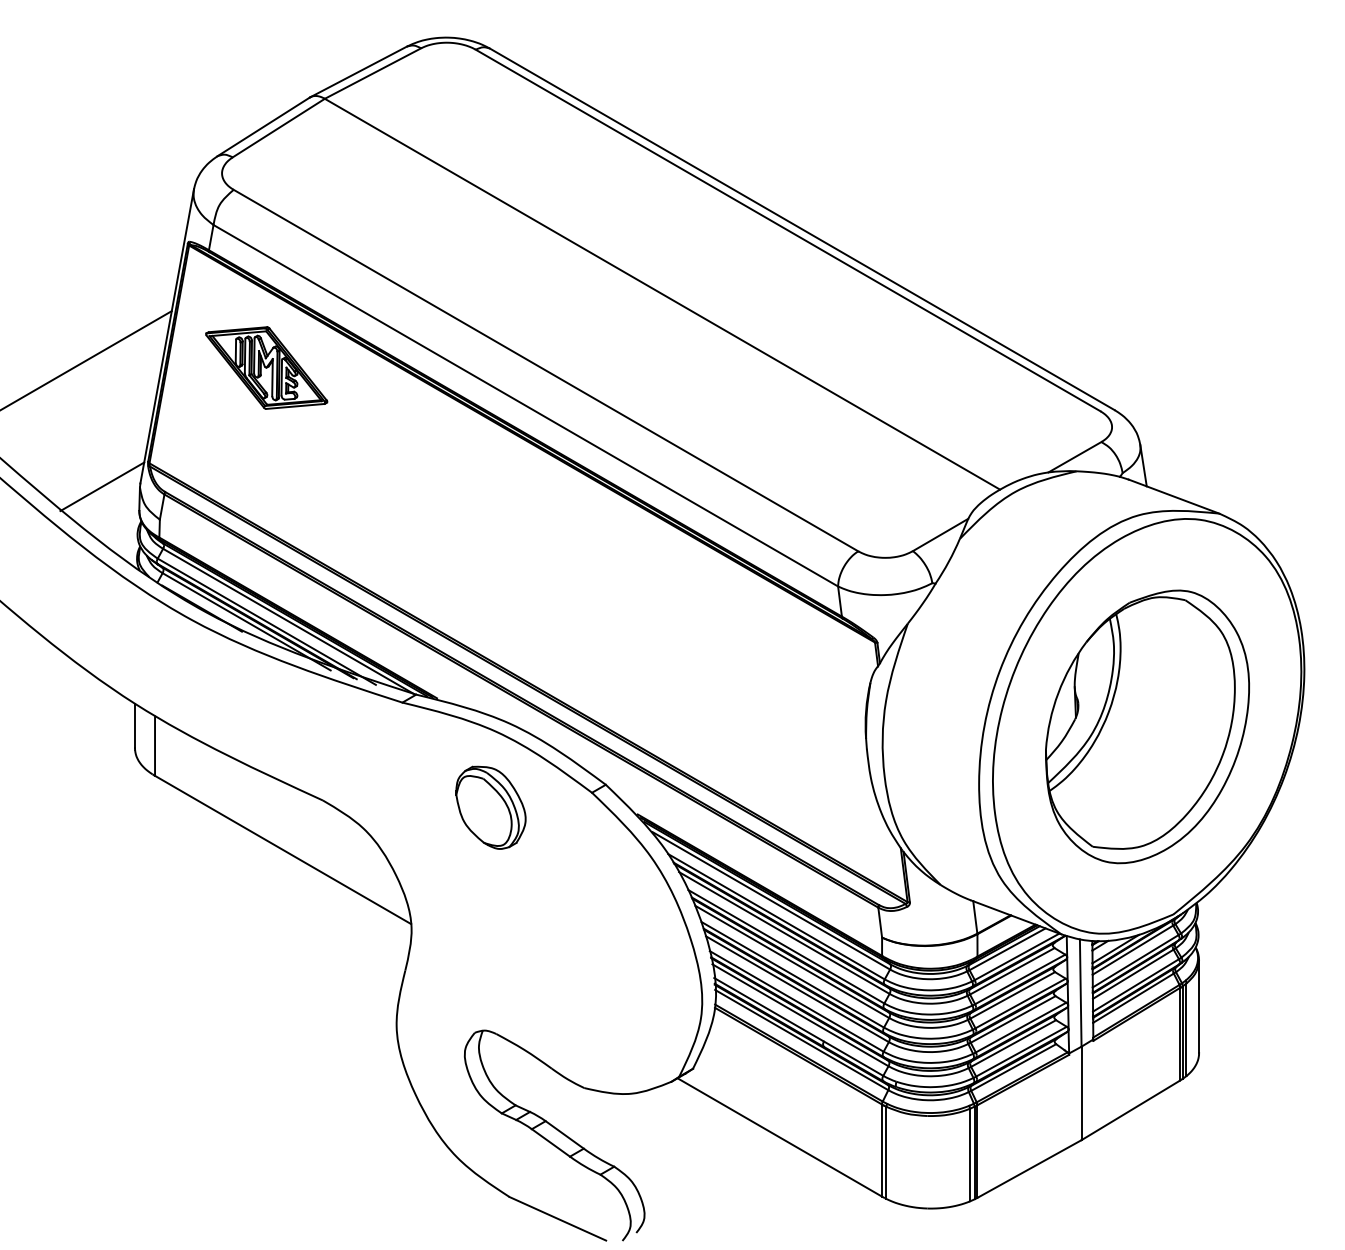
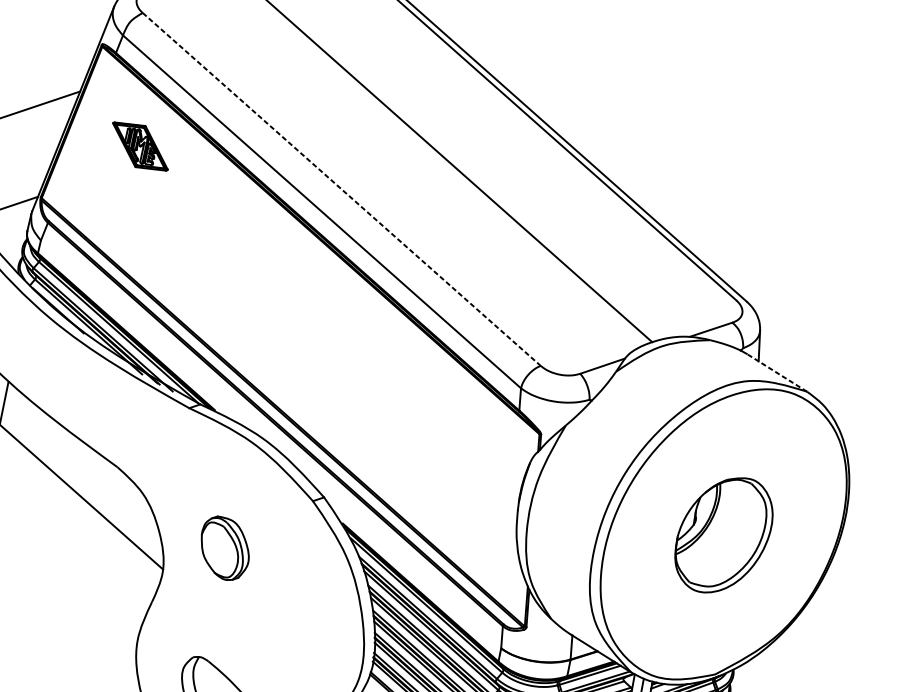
part: (266, 367) -> (140, 146), size x0.7
line: (546, 370) -> (342, 189), solid -> dashed
line: (1173, 496) -> (776, 372), solid -> dashed
part: (1147, 726) -> (723, 534), size x0.6
part: (490, 807) -> (224, 548), moved

